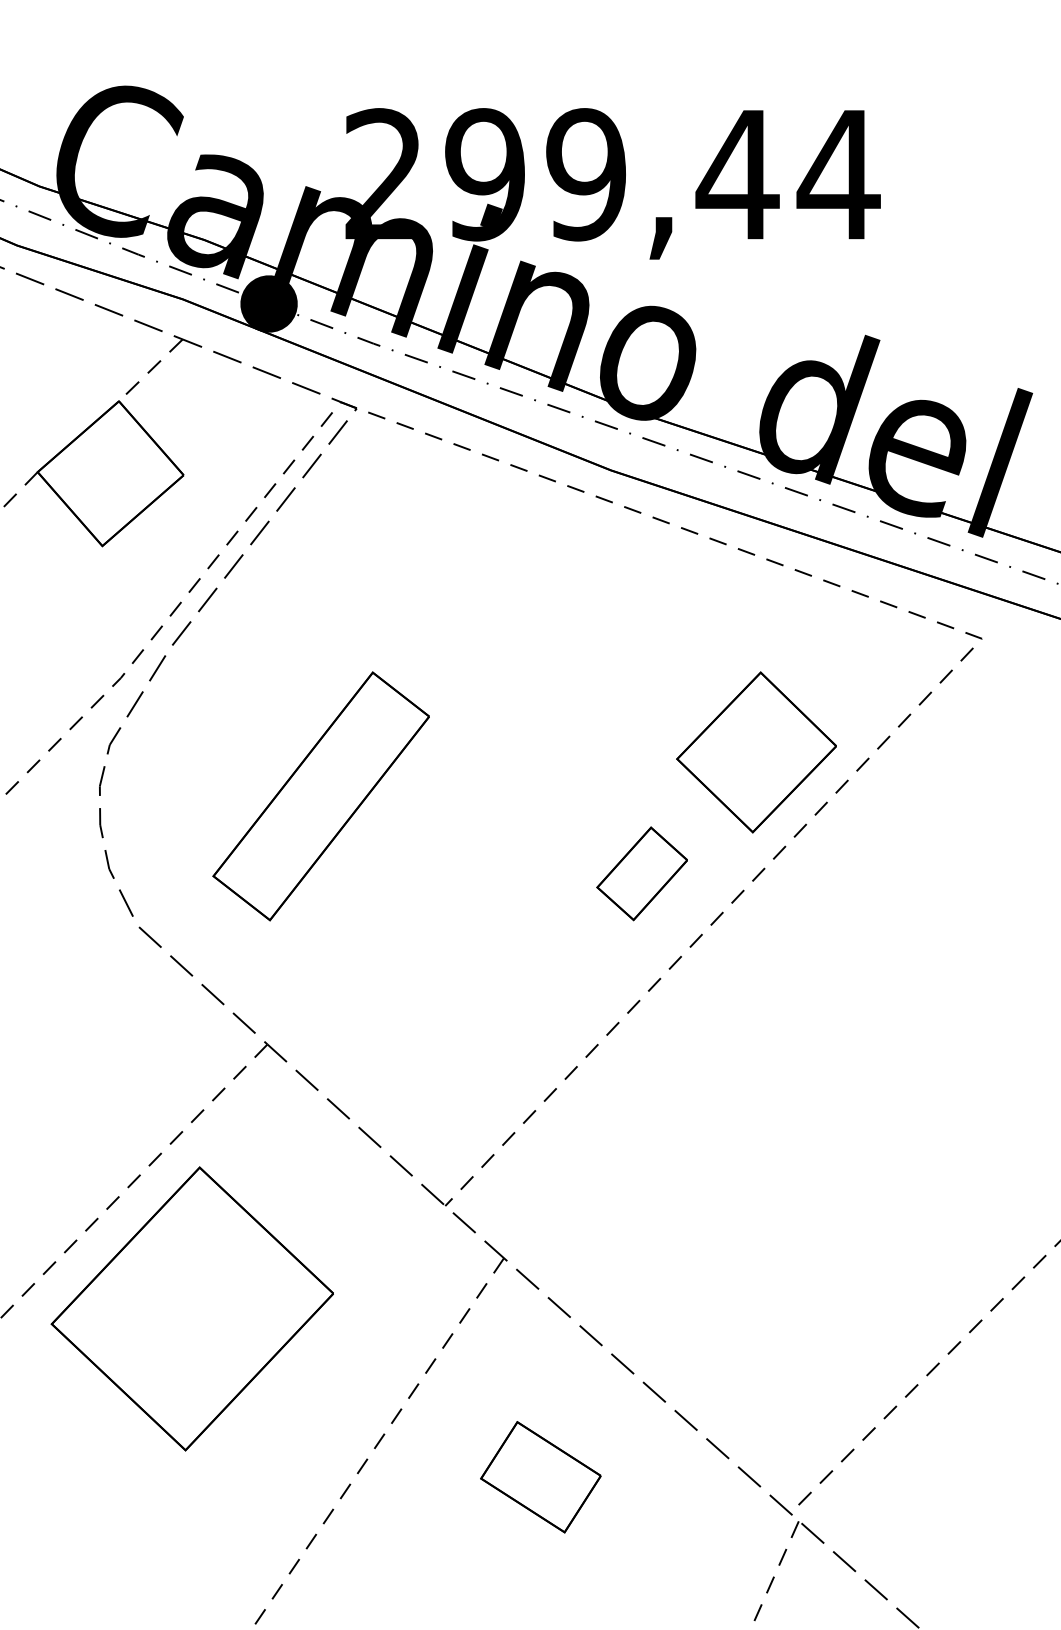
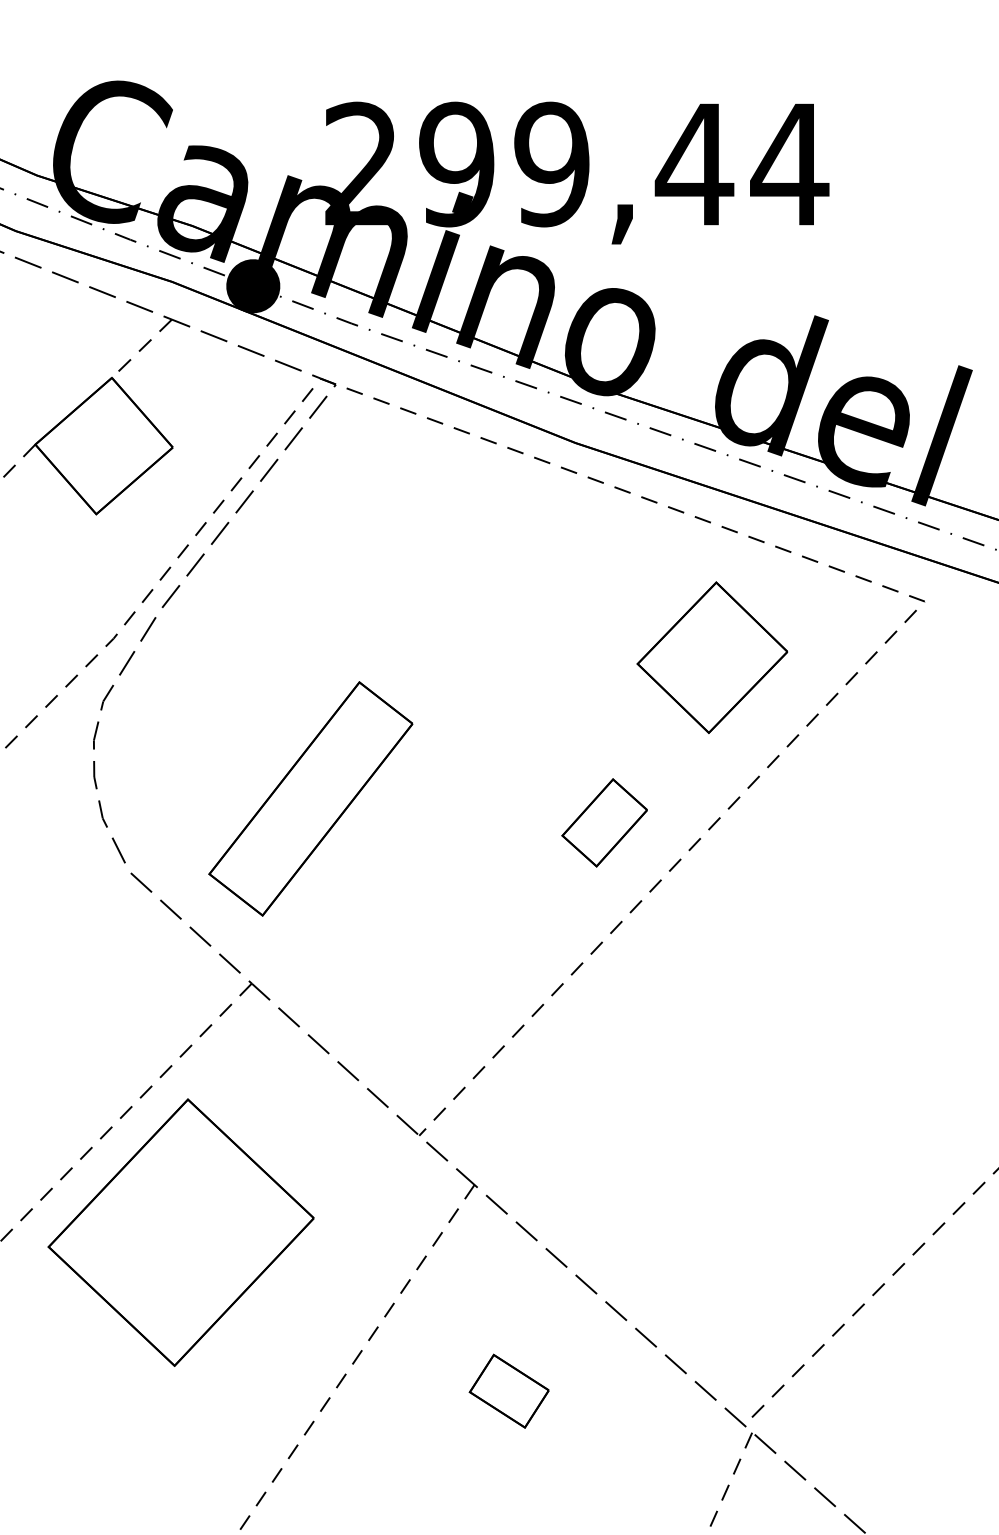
part: (756, 752) -> (712, 657), moved
part: (320, 796) -> (310, 799), moved
part: (540, 1477) -> (508, 1391), size x0.7

